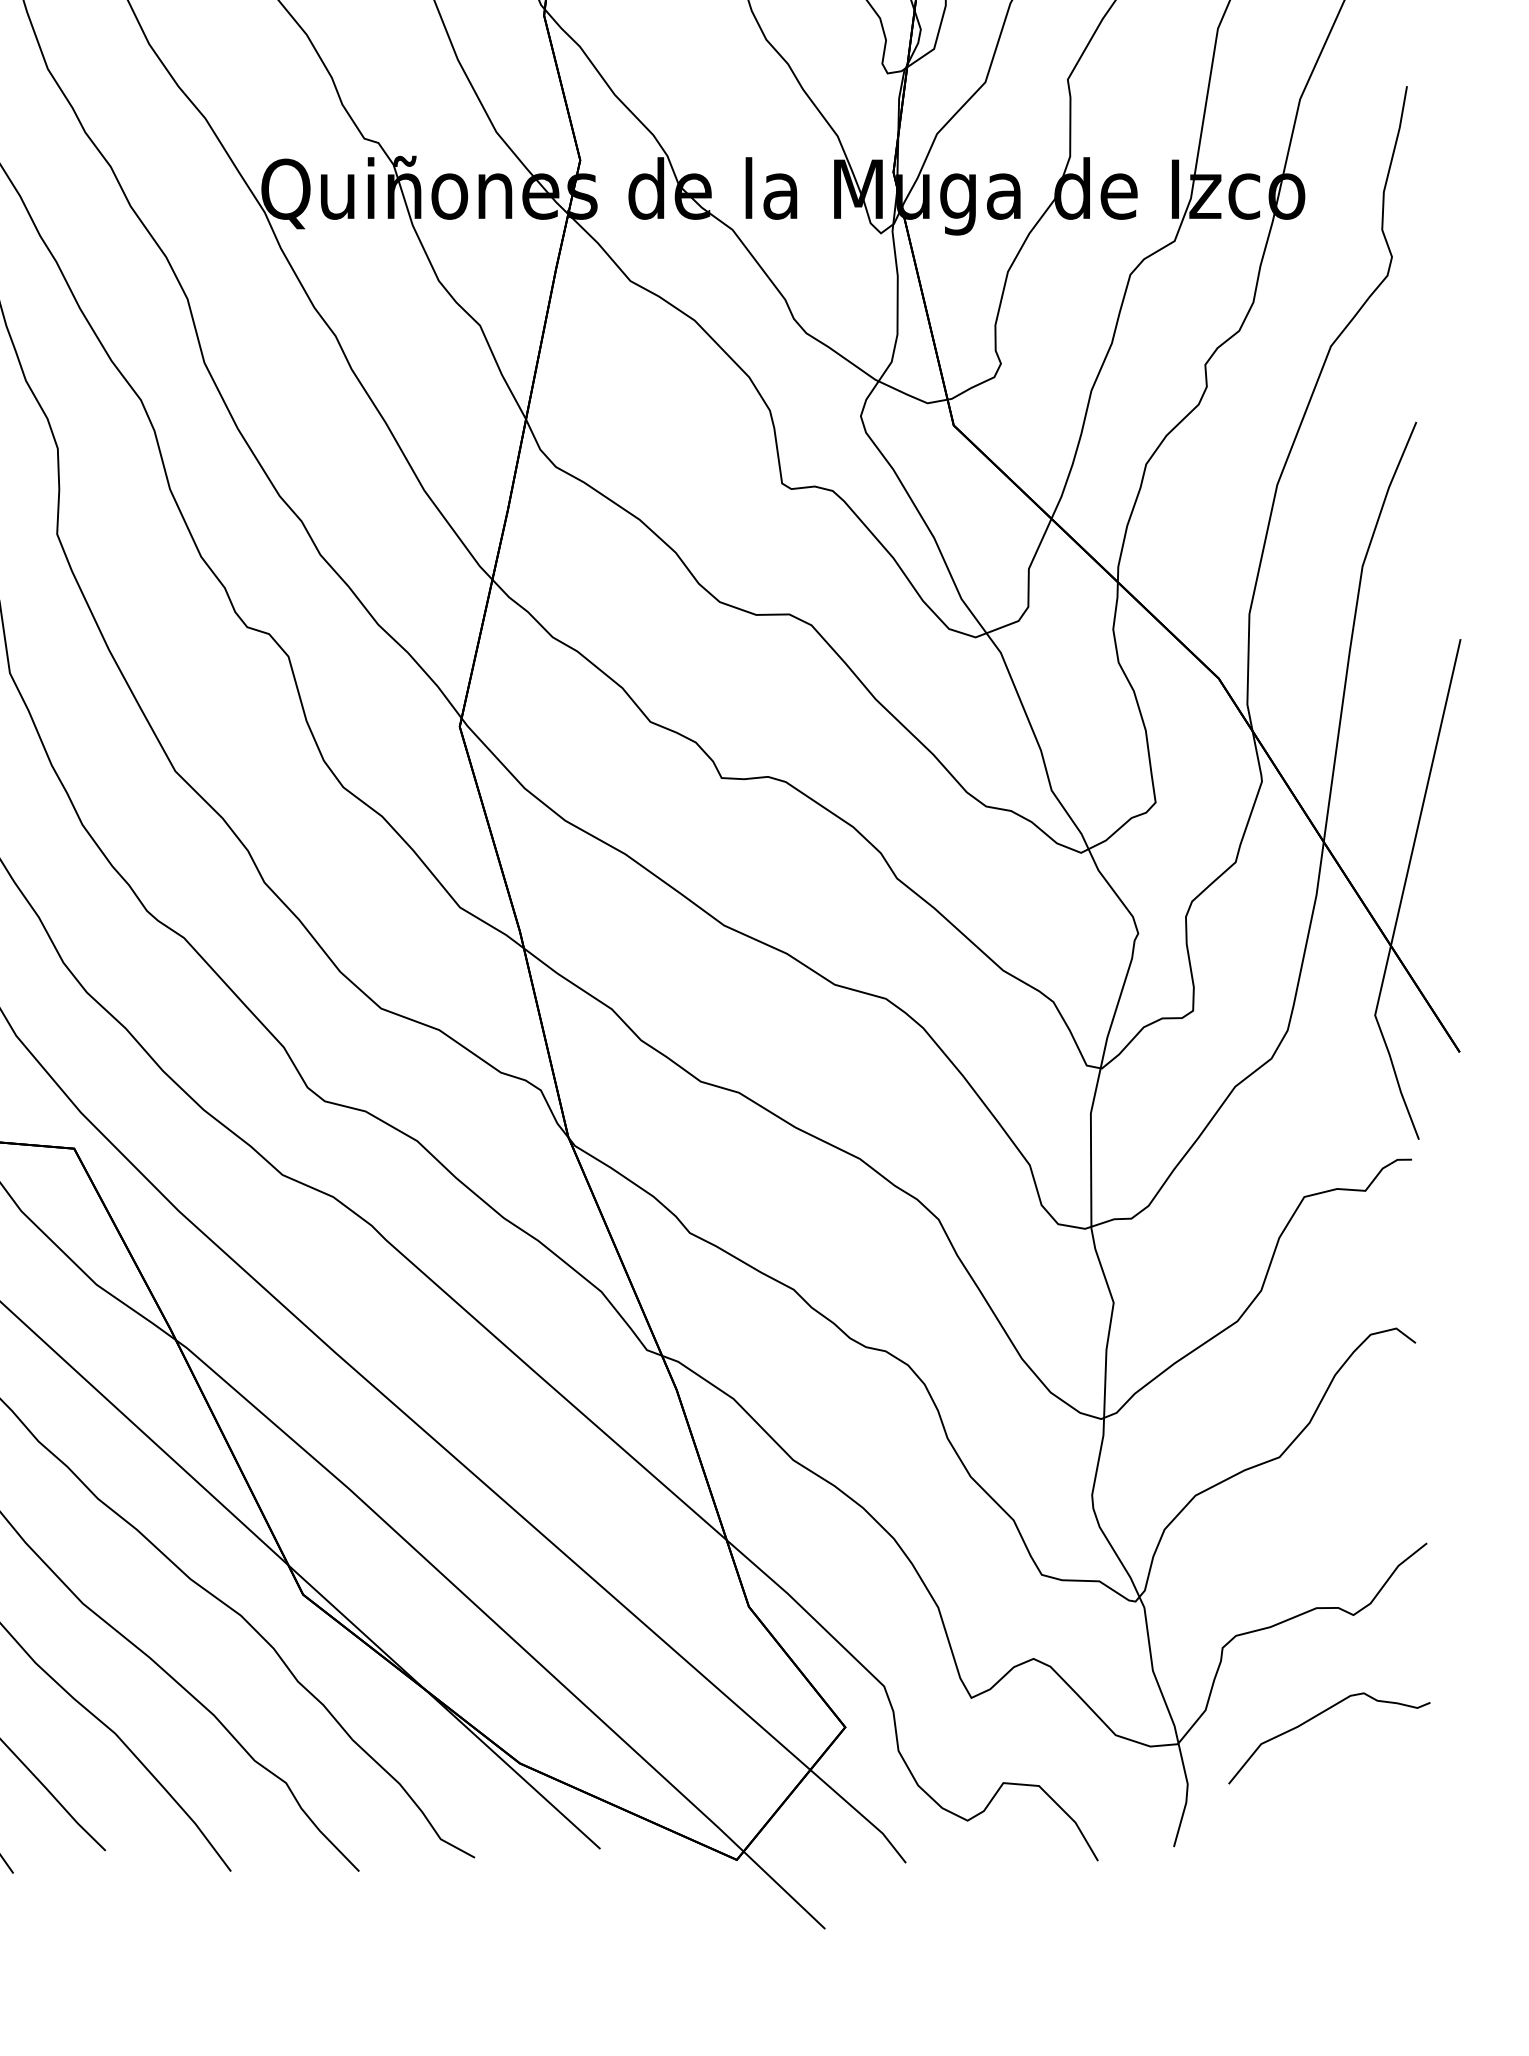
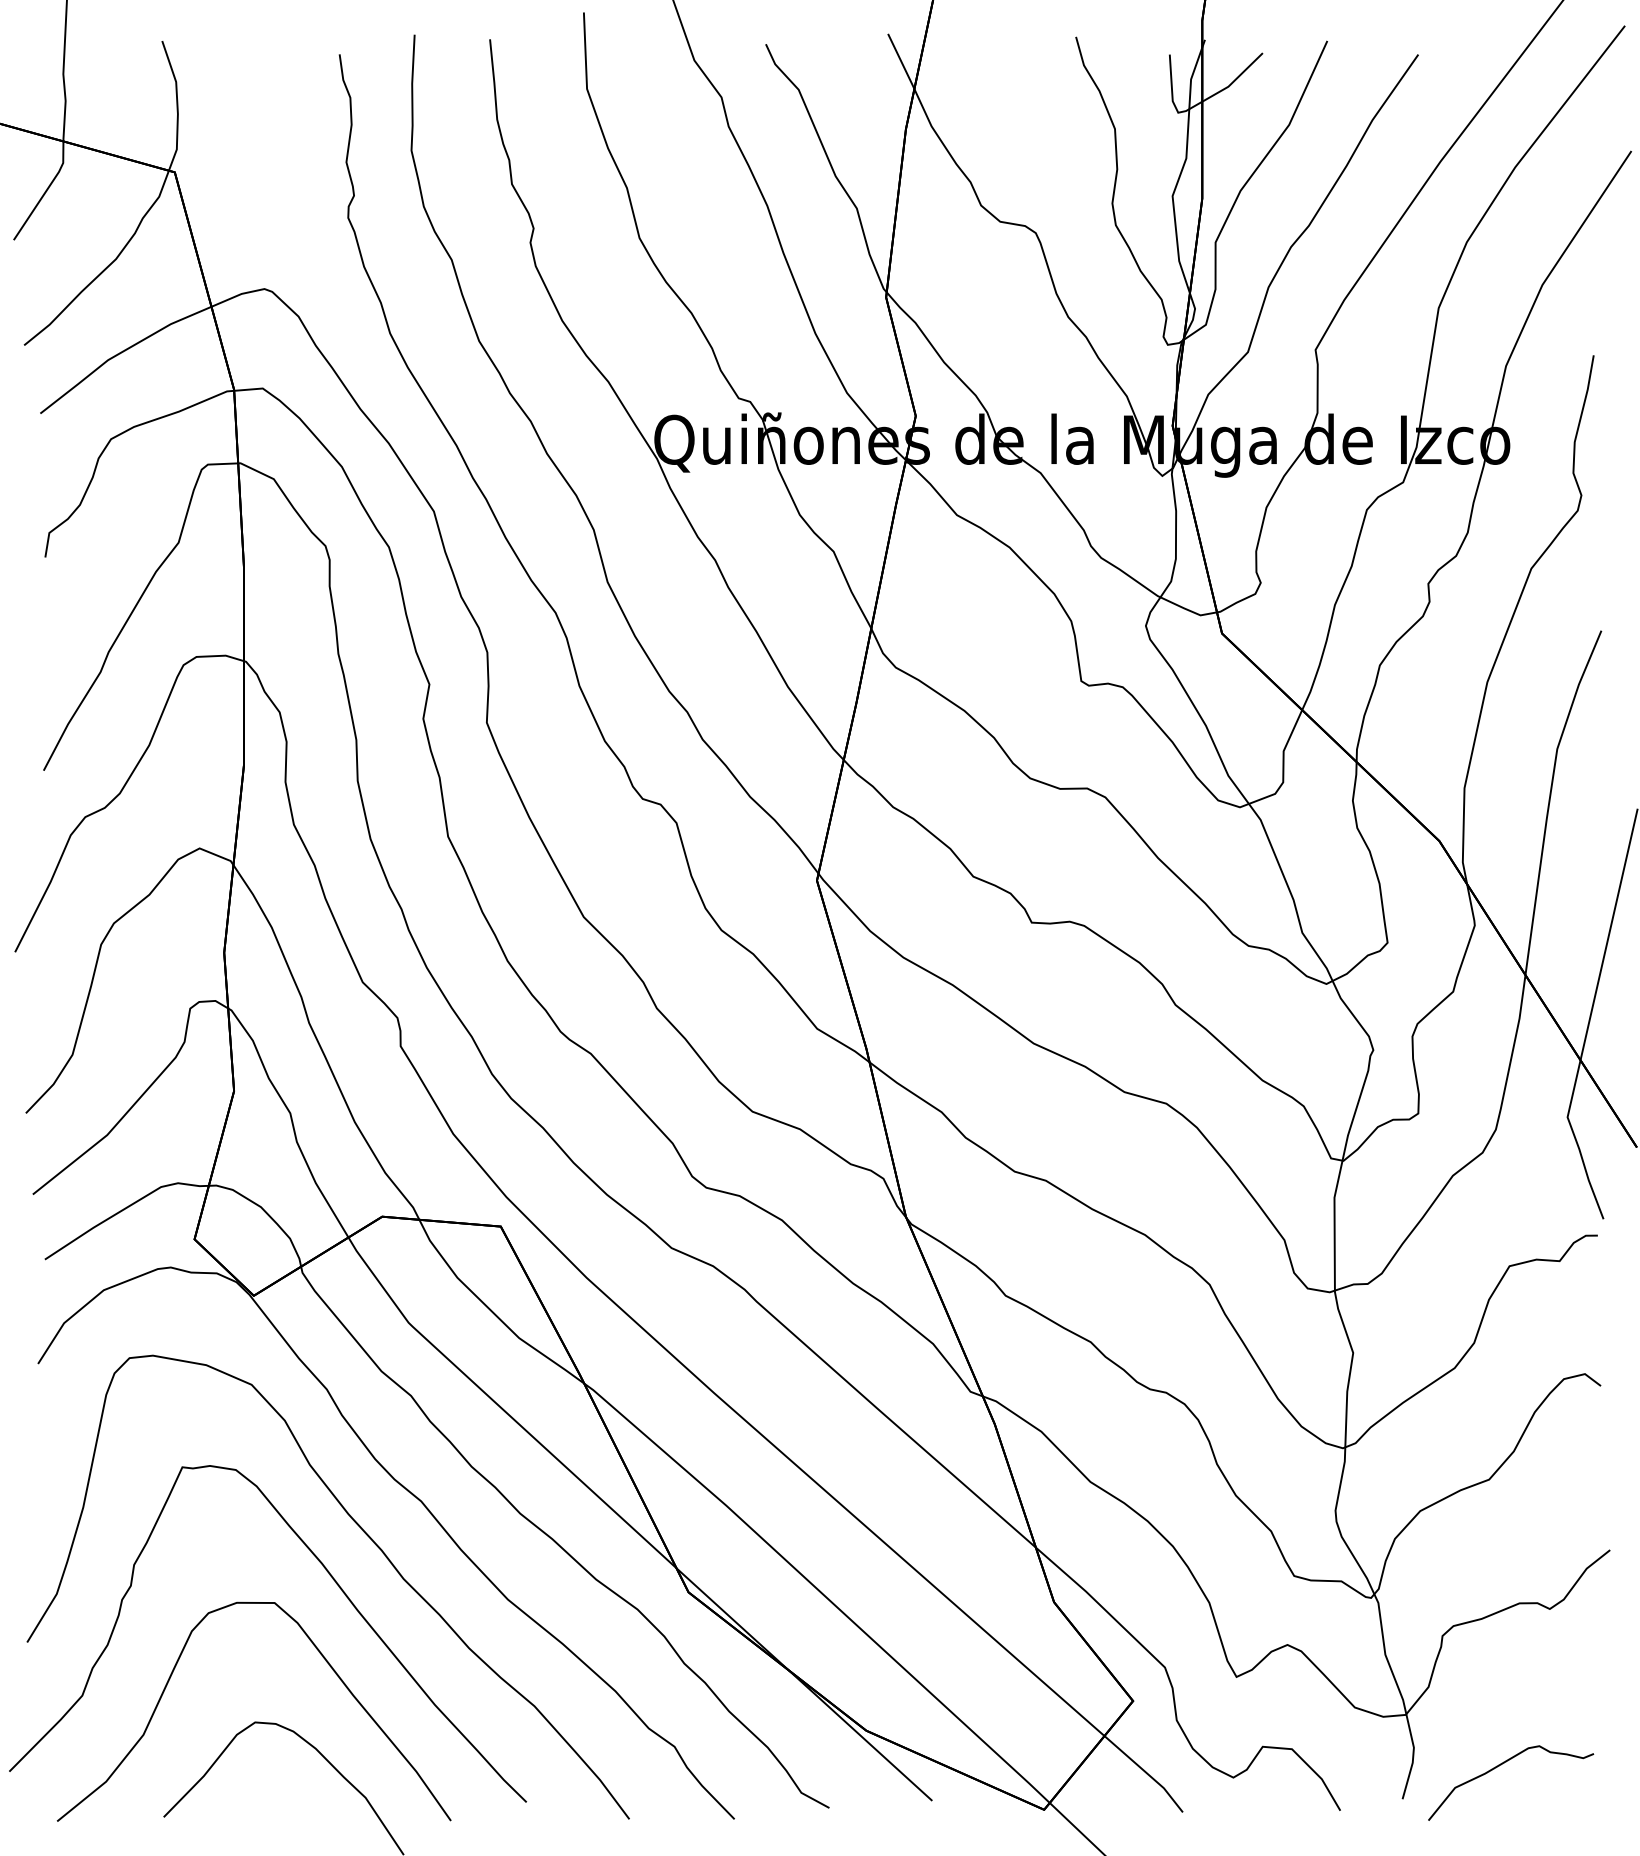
curve: (1317, 1716) -> (1501, 1765), moved

